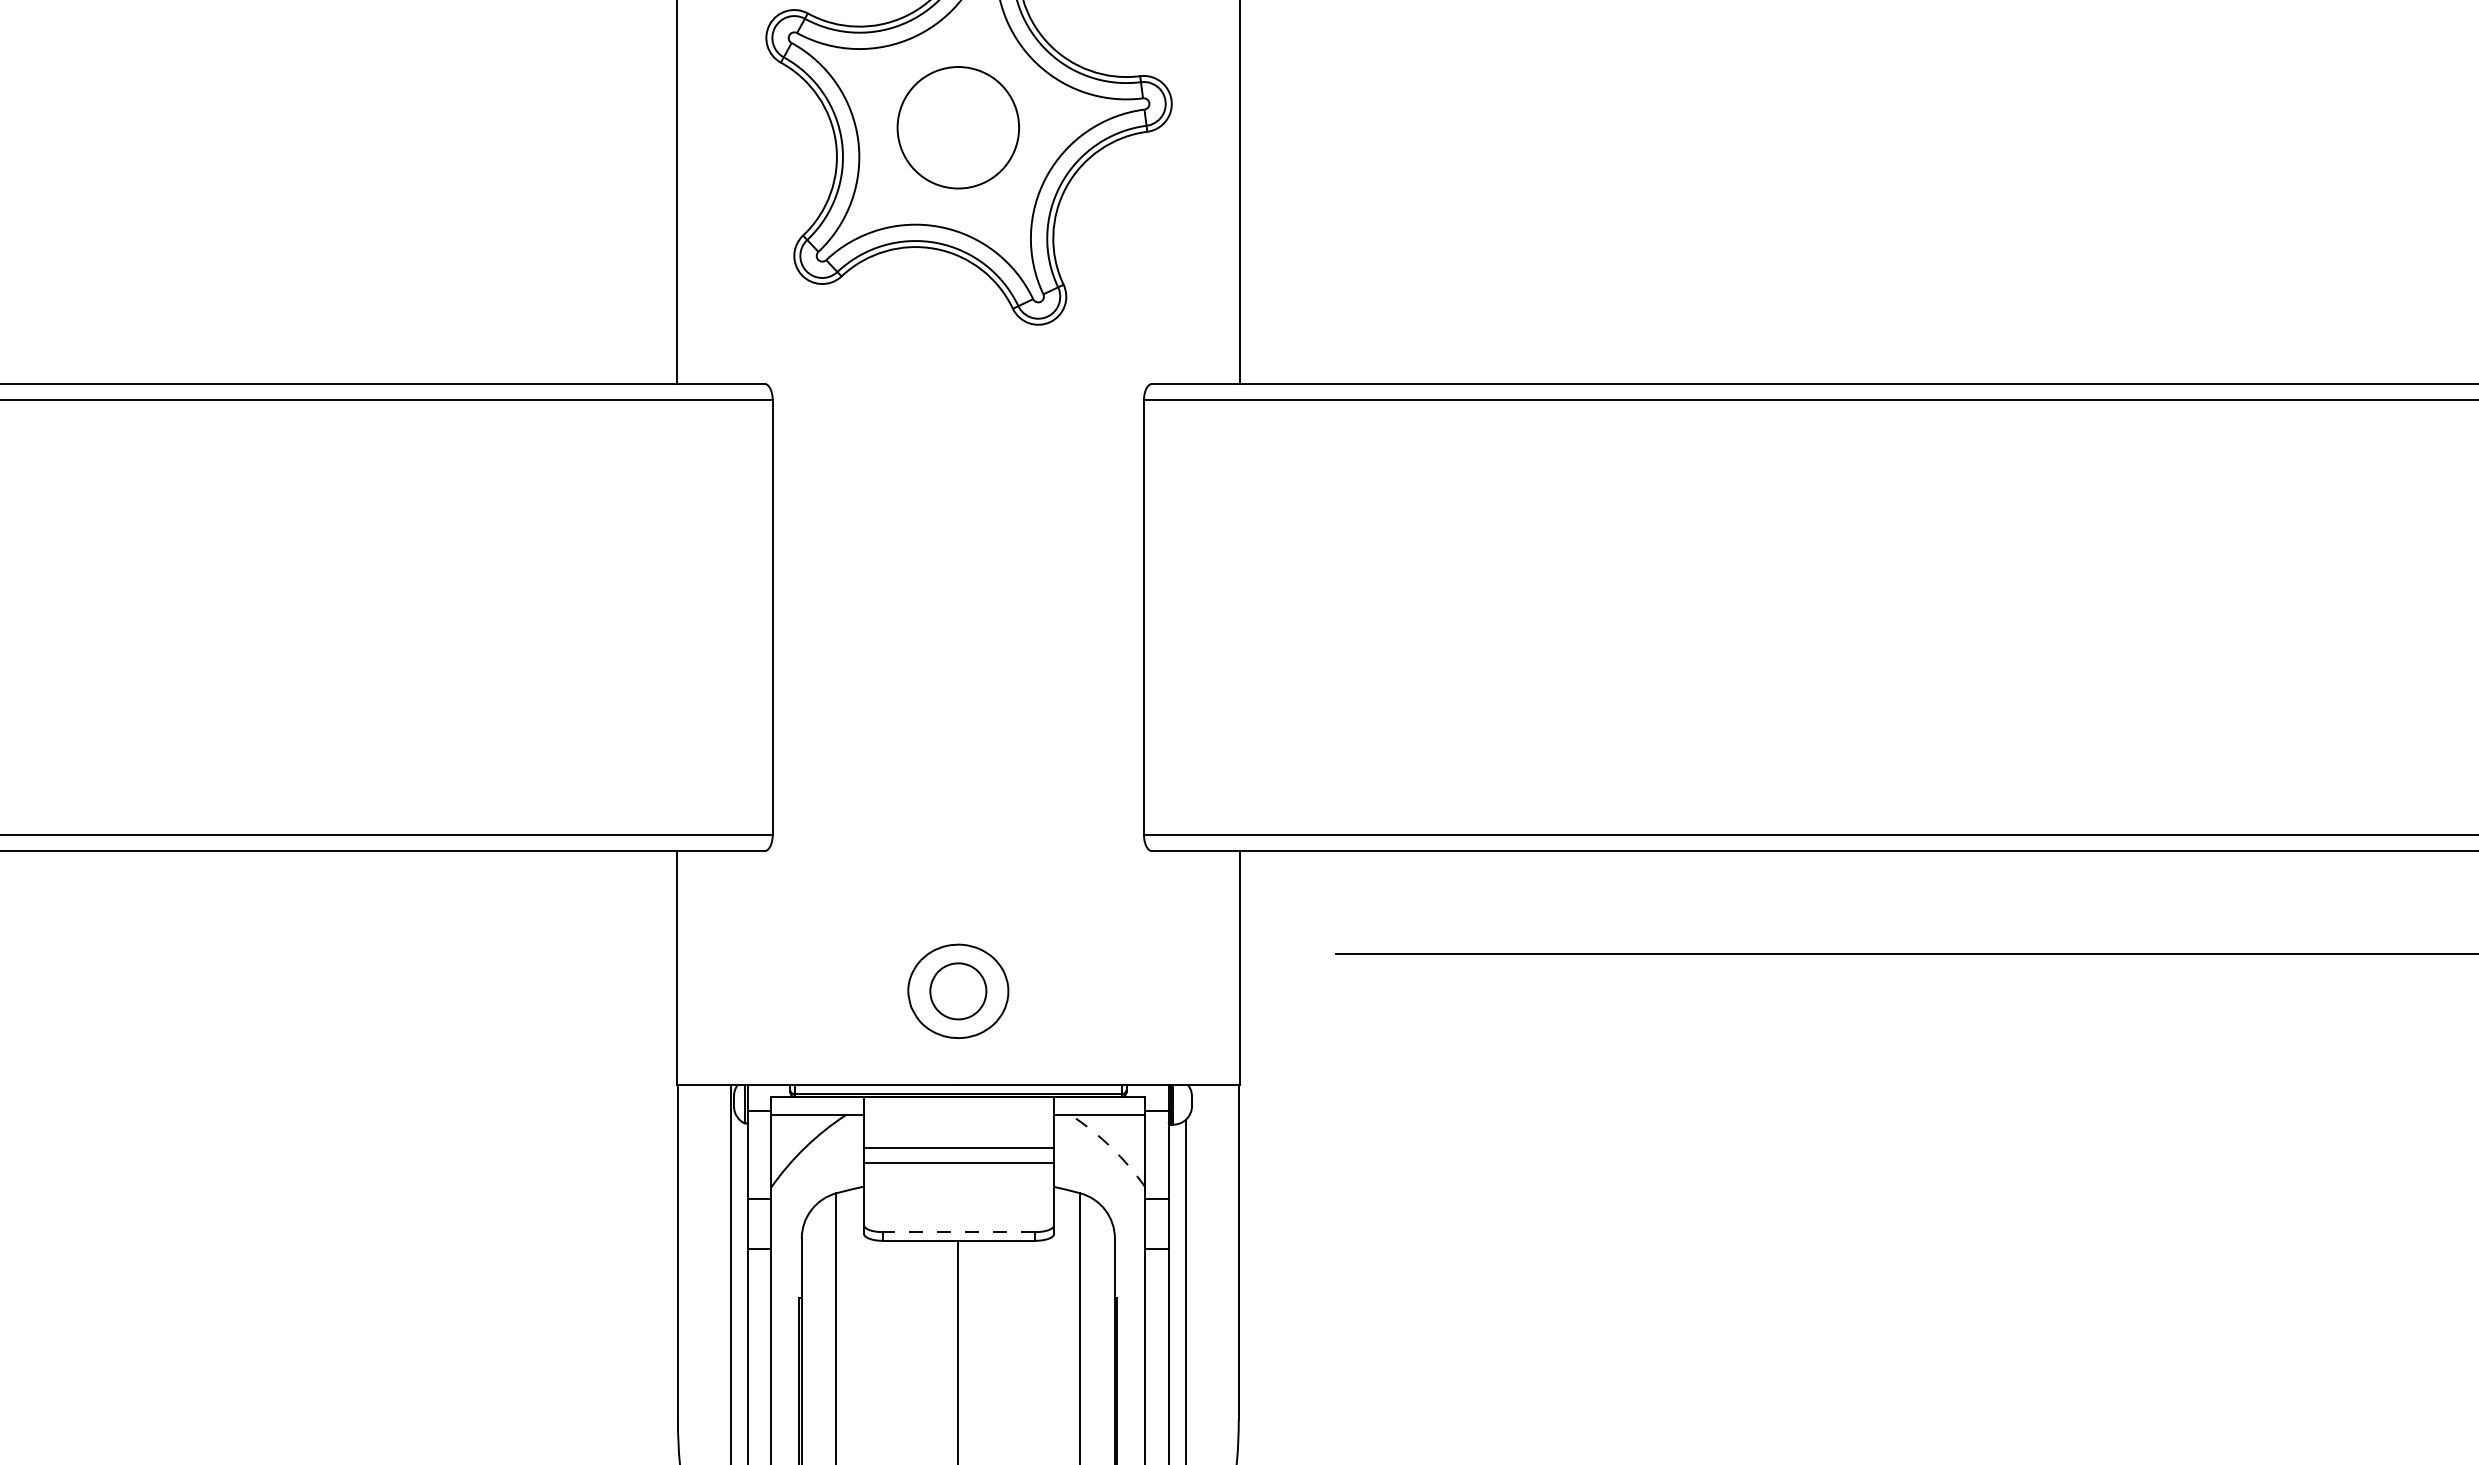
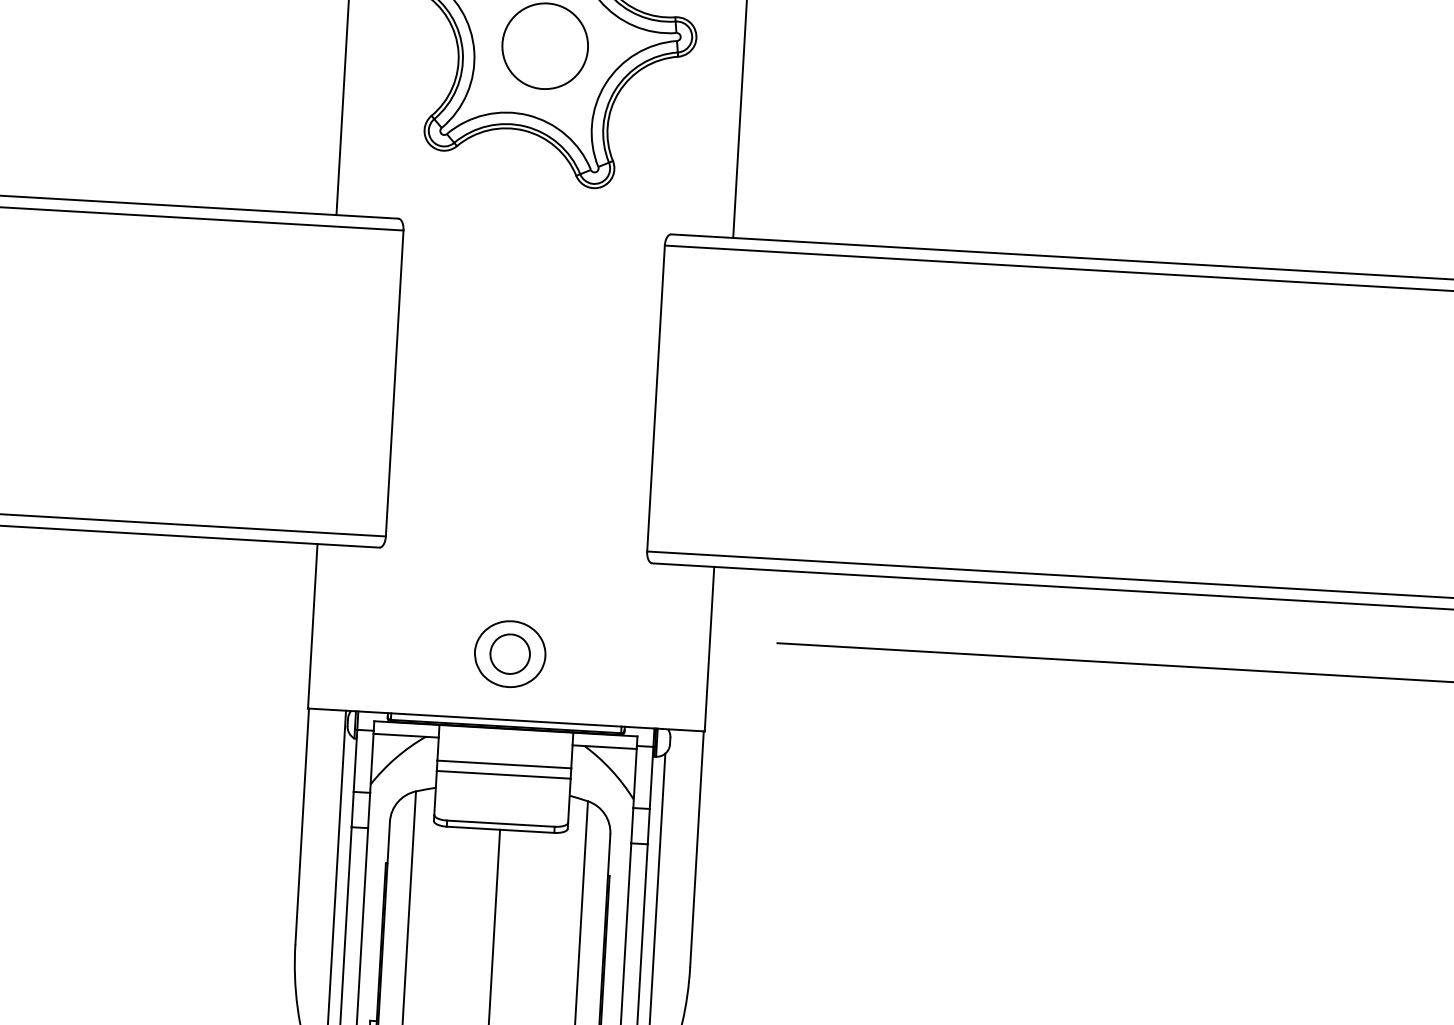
arc: (1111, 1147) -> (611, 770), dashed -> solid
line: (958, 1232) -> (500, 823), dashed -> solid

